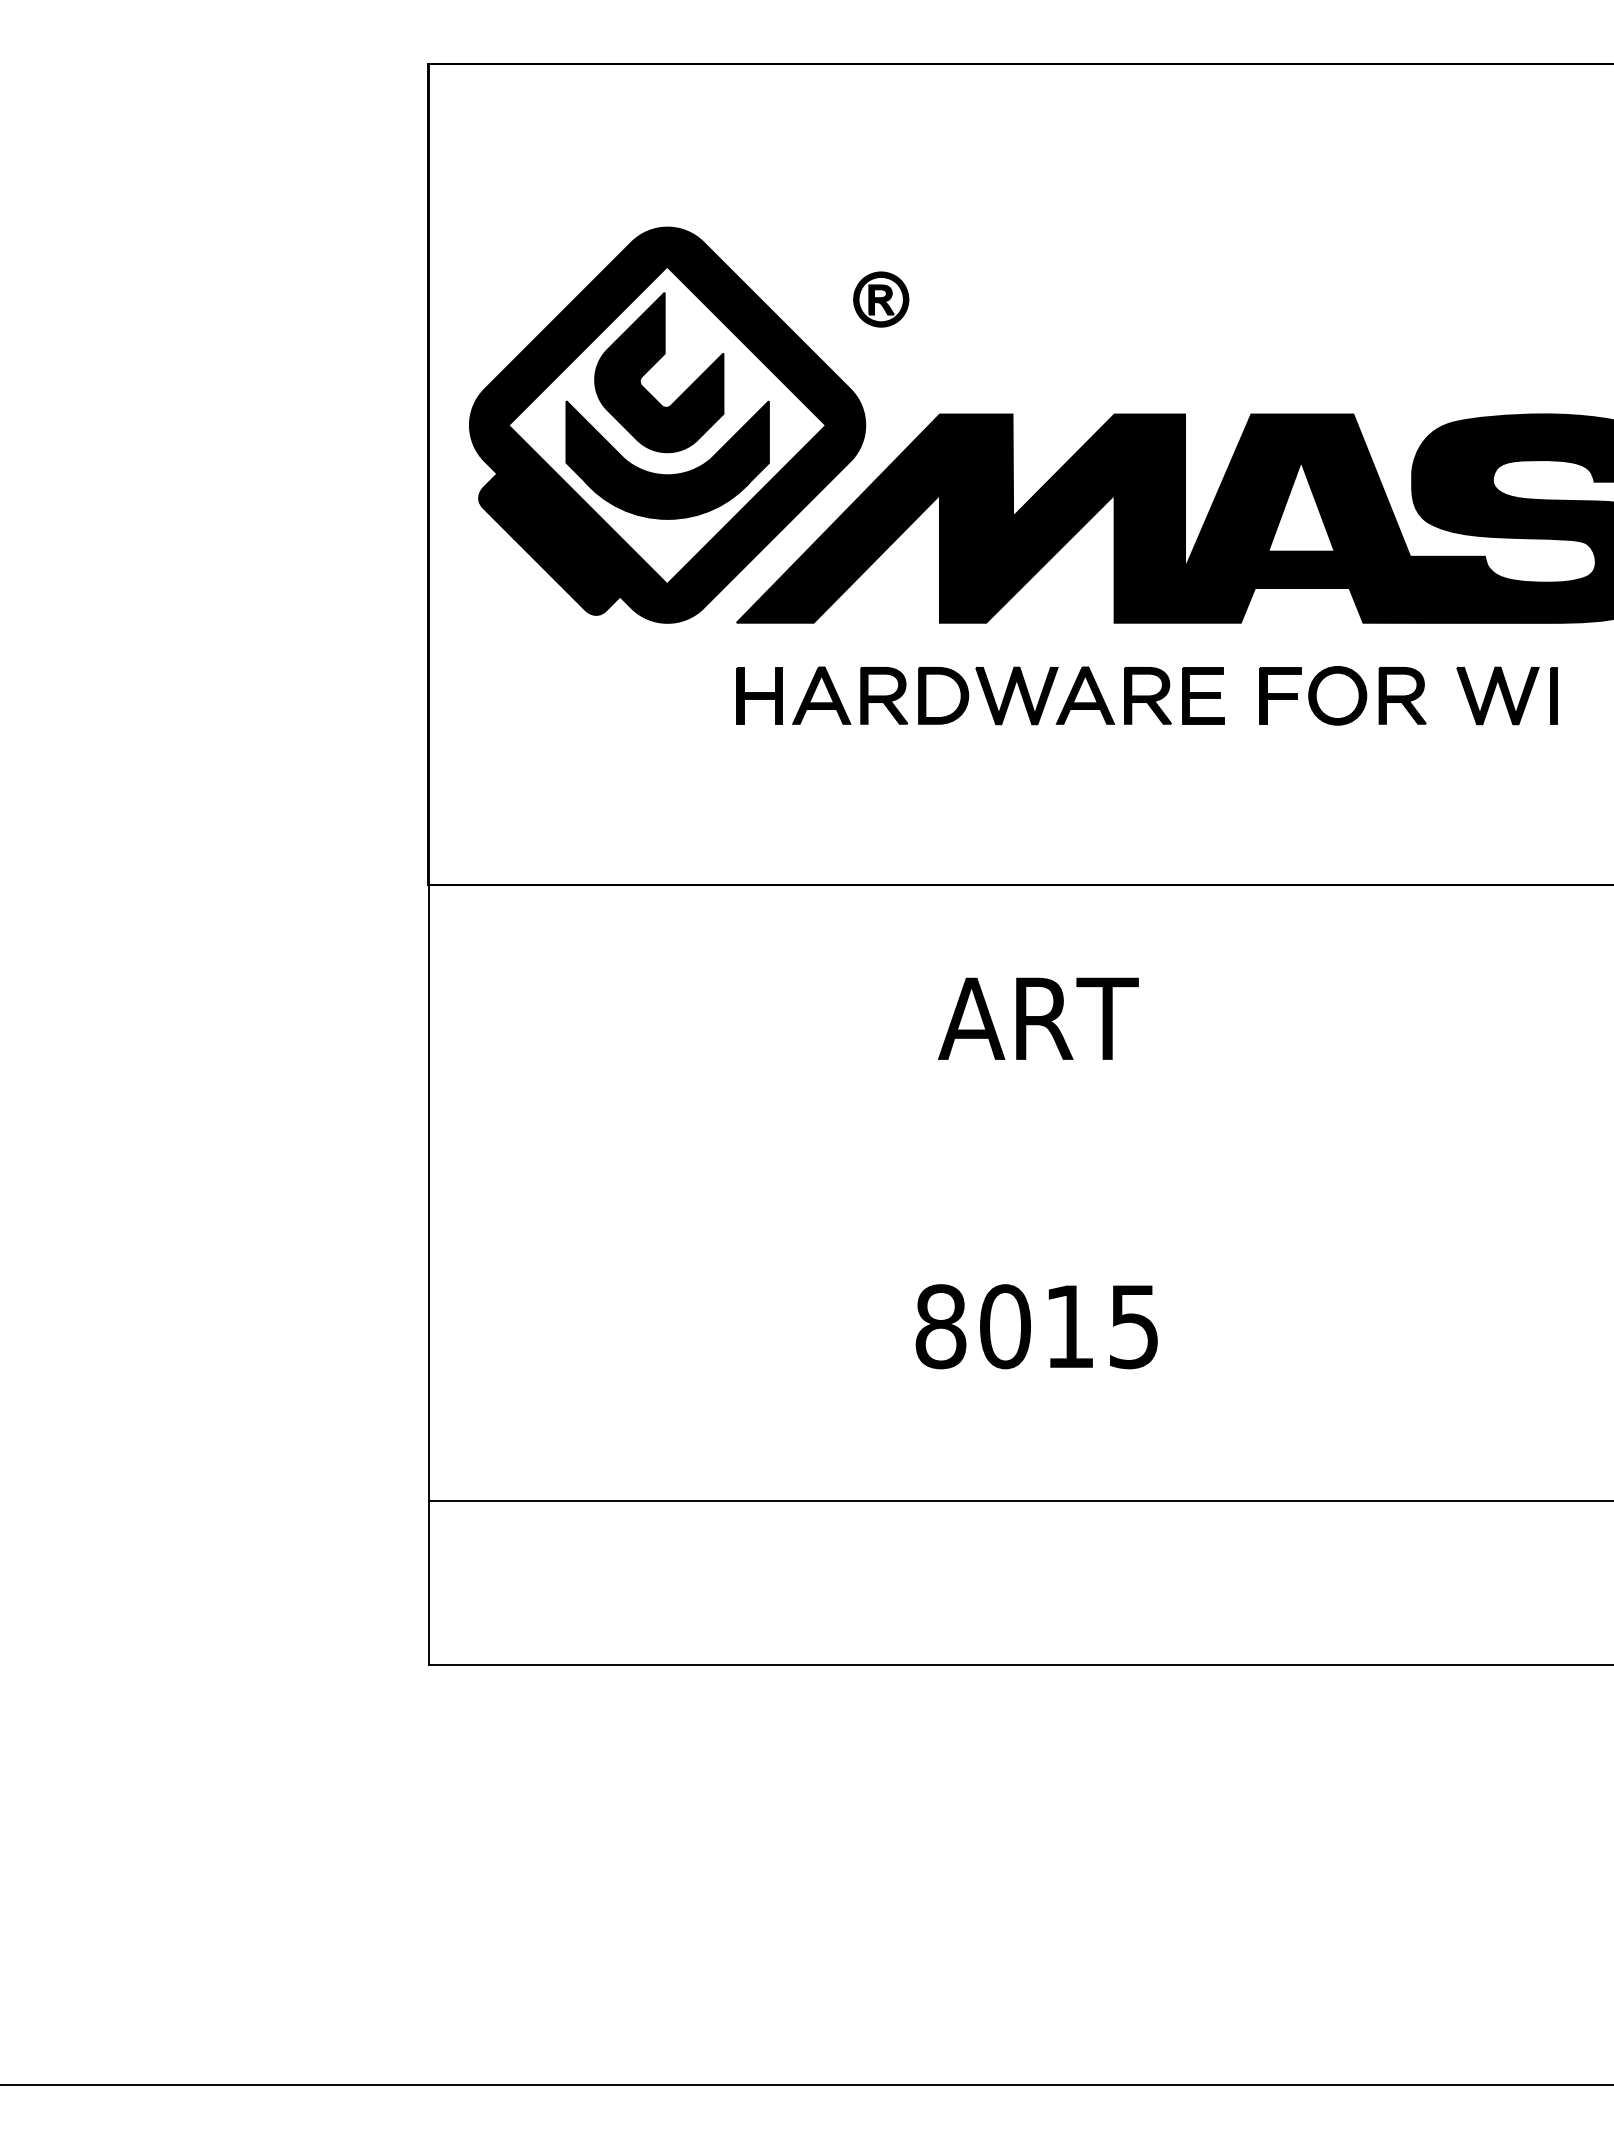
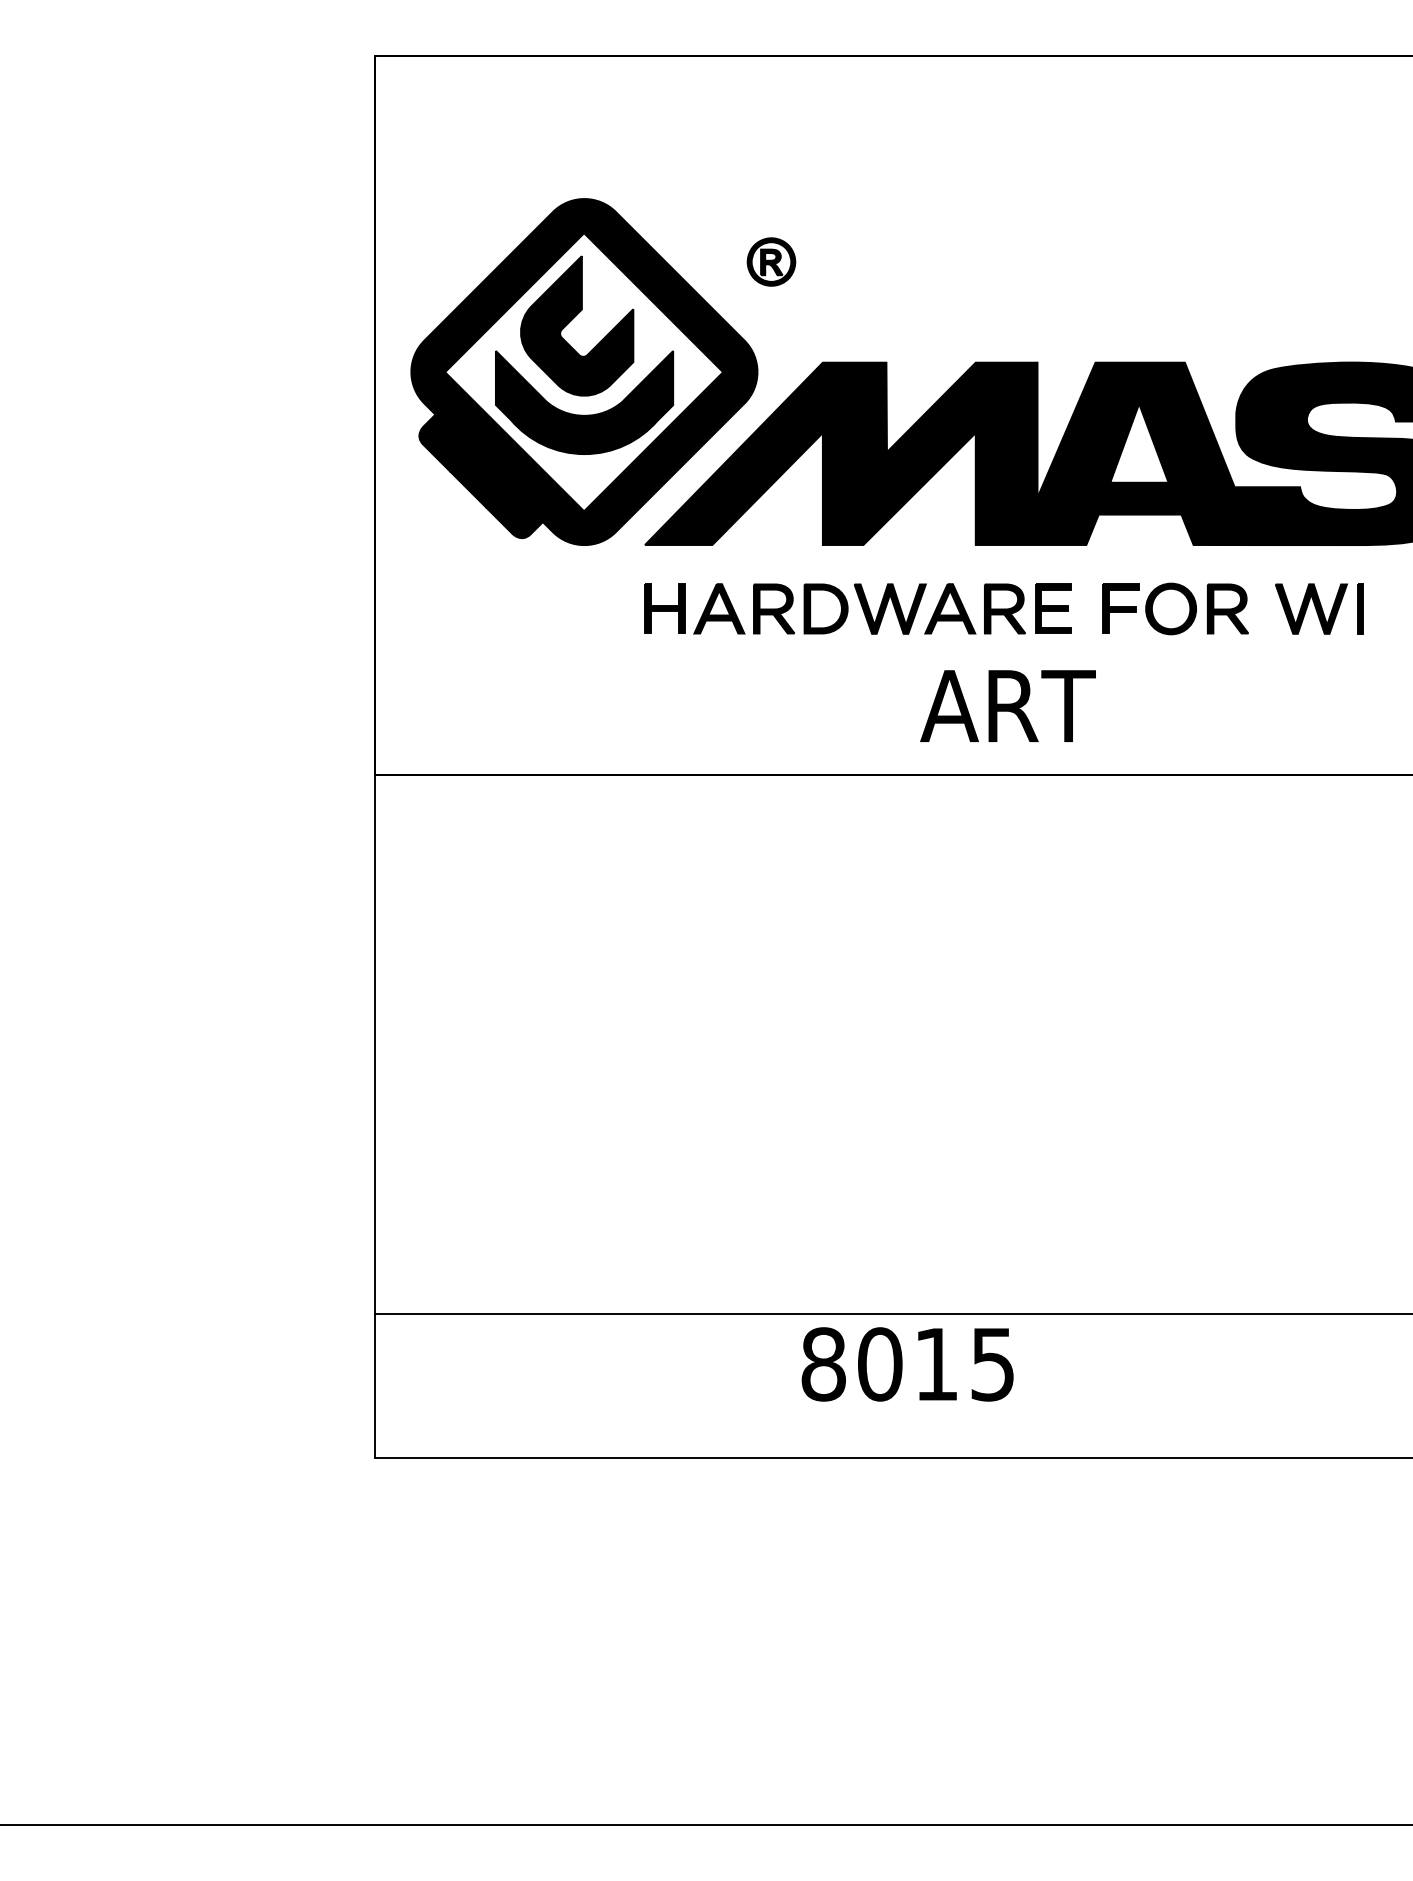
text: (1038, 1018) -> (1008, 705), moved
text: (1036, 1326) -> (907, 1364), moved

